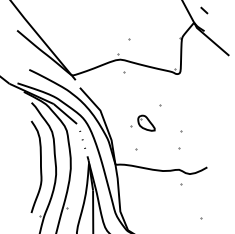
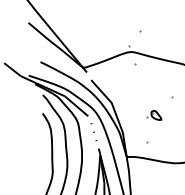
part: (142, 122) -> (153, 114), size x0.6

